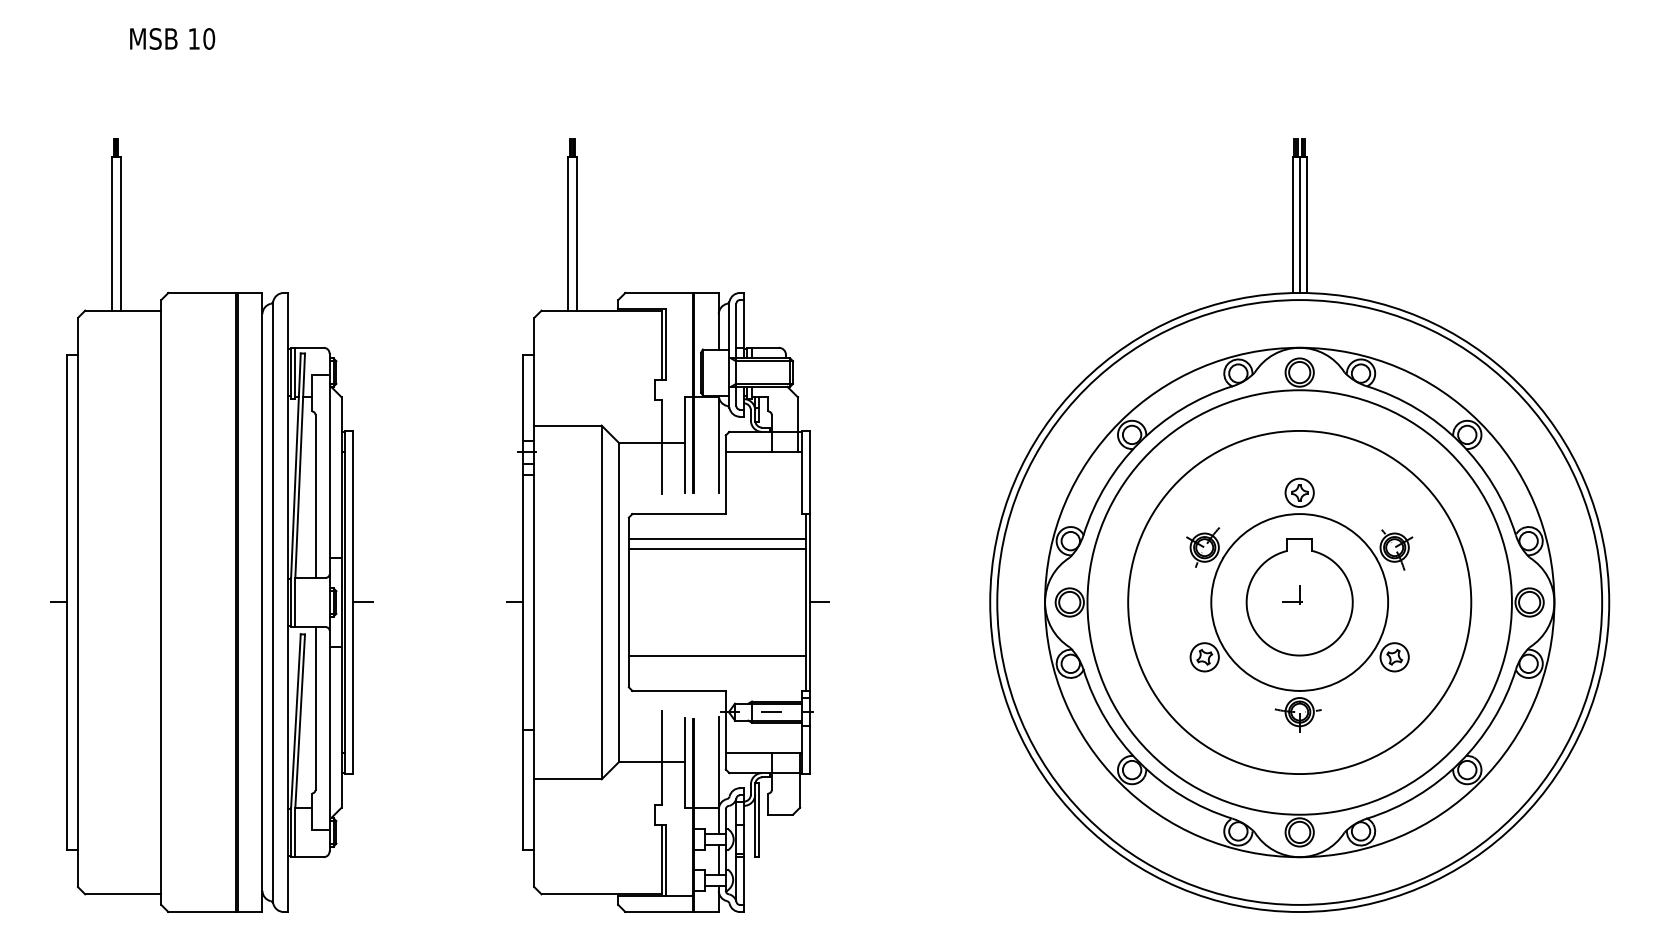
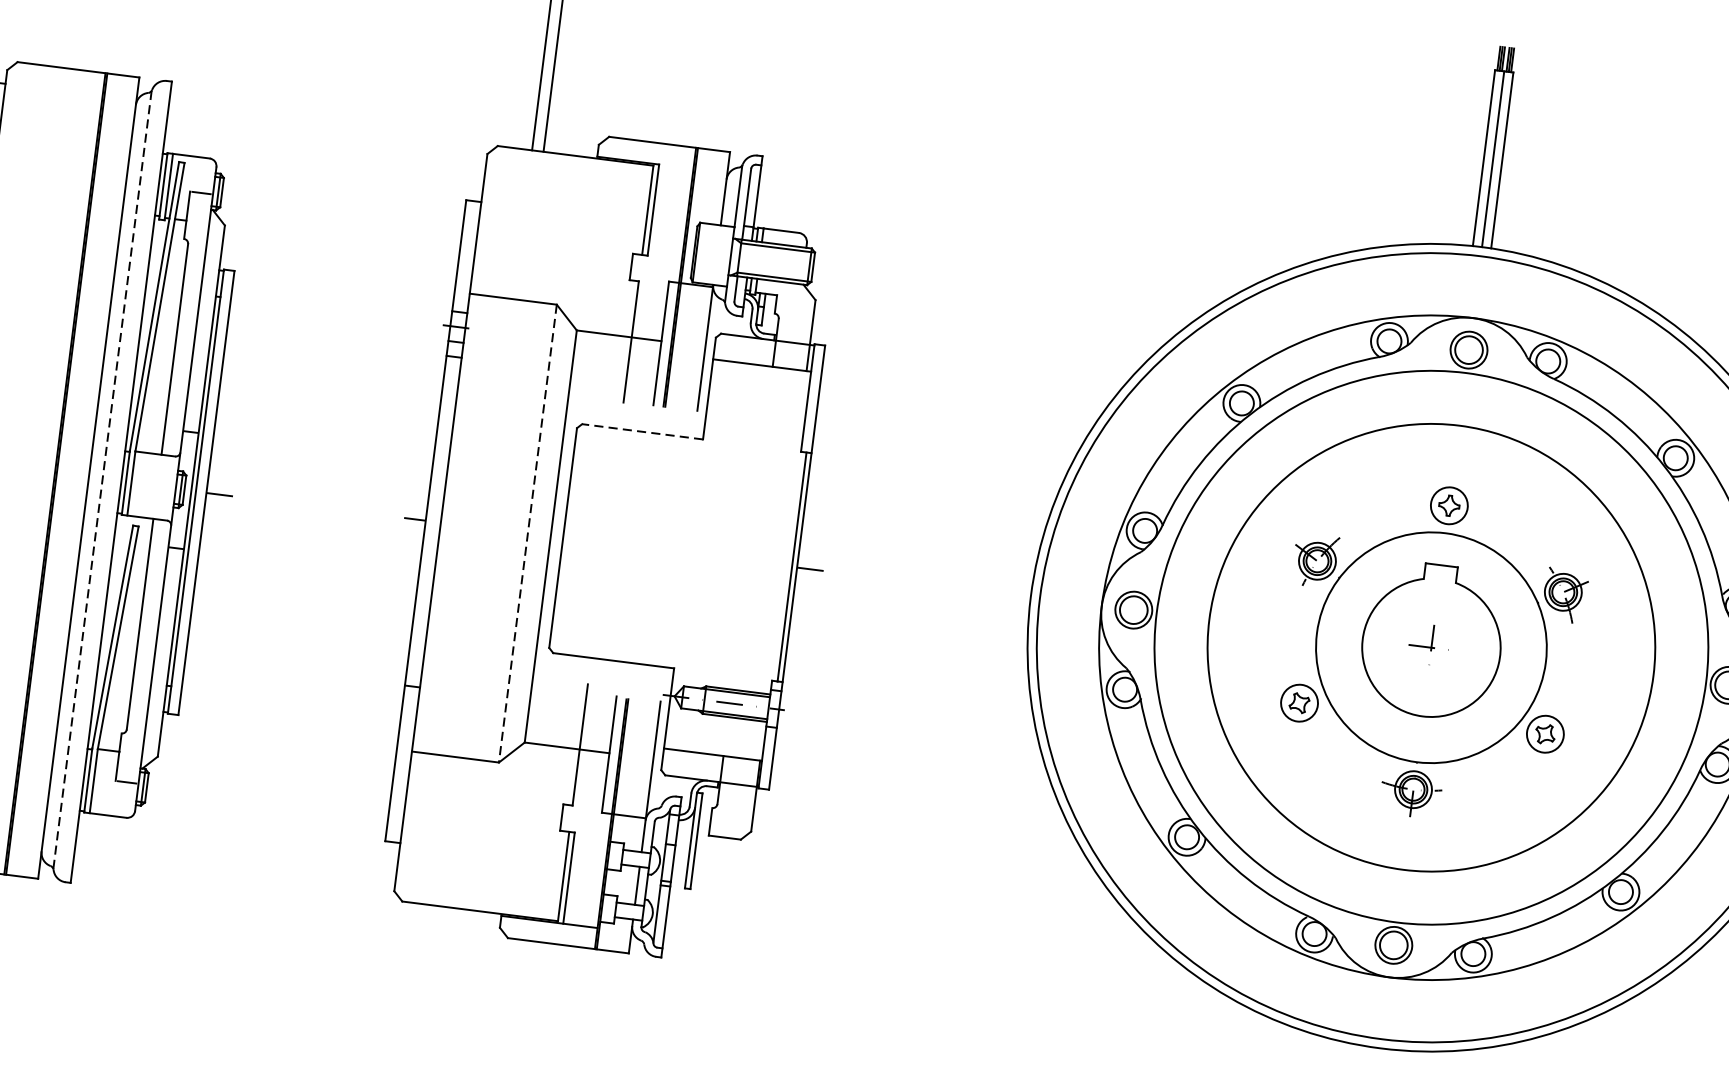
line: (679, 514) -> (643, 432), solid -> dashed
line: (716, 538) -> (686, 469), removed
line: (716, 549) -> (685, 483), removed
line: (273, 602) -> (103, 479), solid -> dashed
line: (601, 602) -> (527, 533), solid -> dashed
line: (716, 655) -> (667, 620), removed

